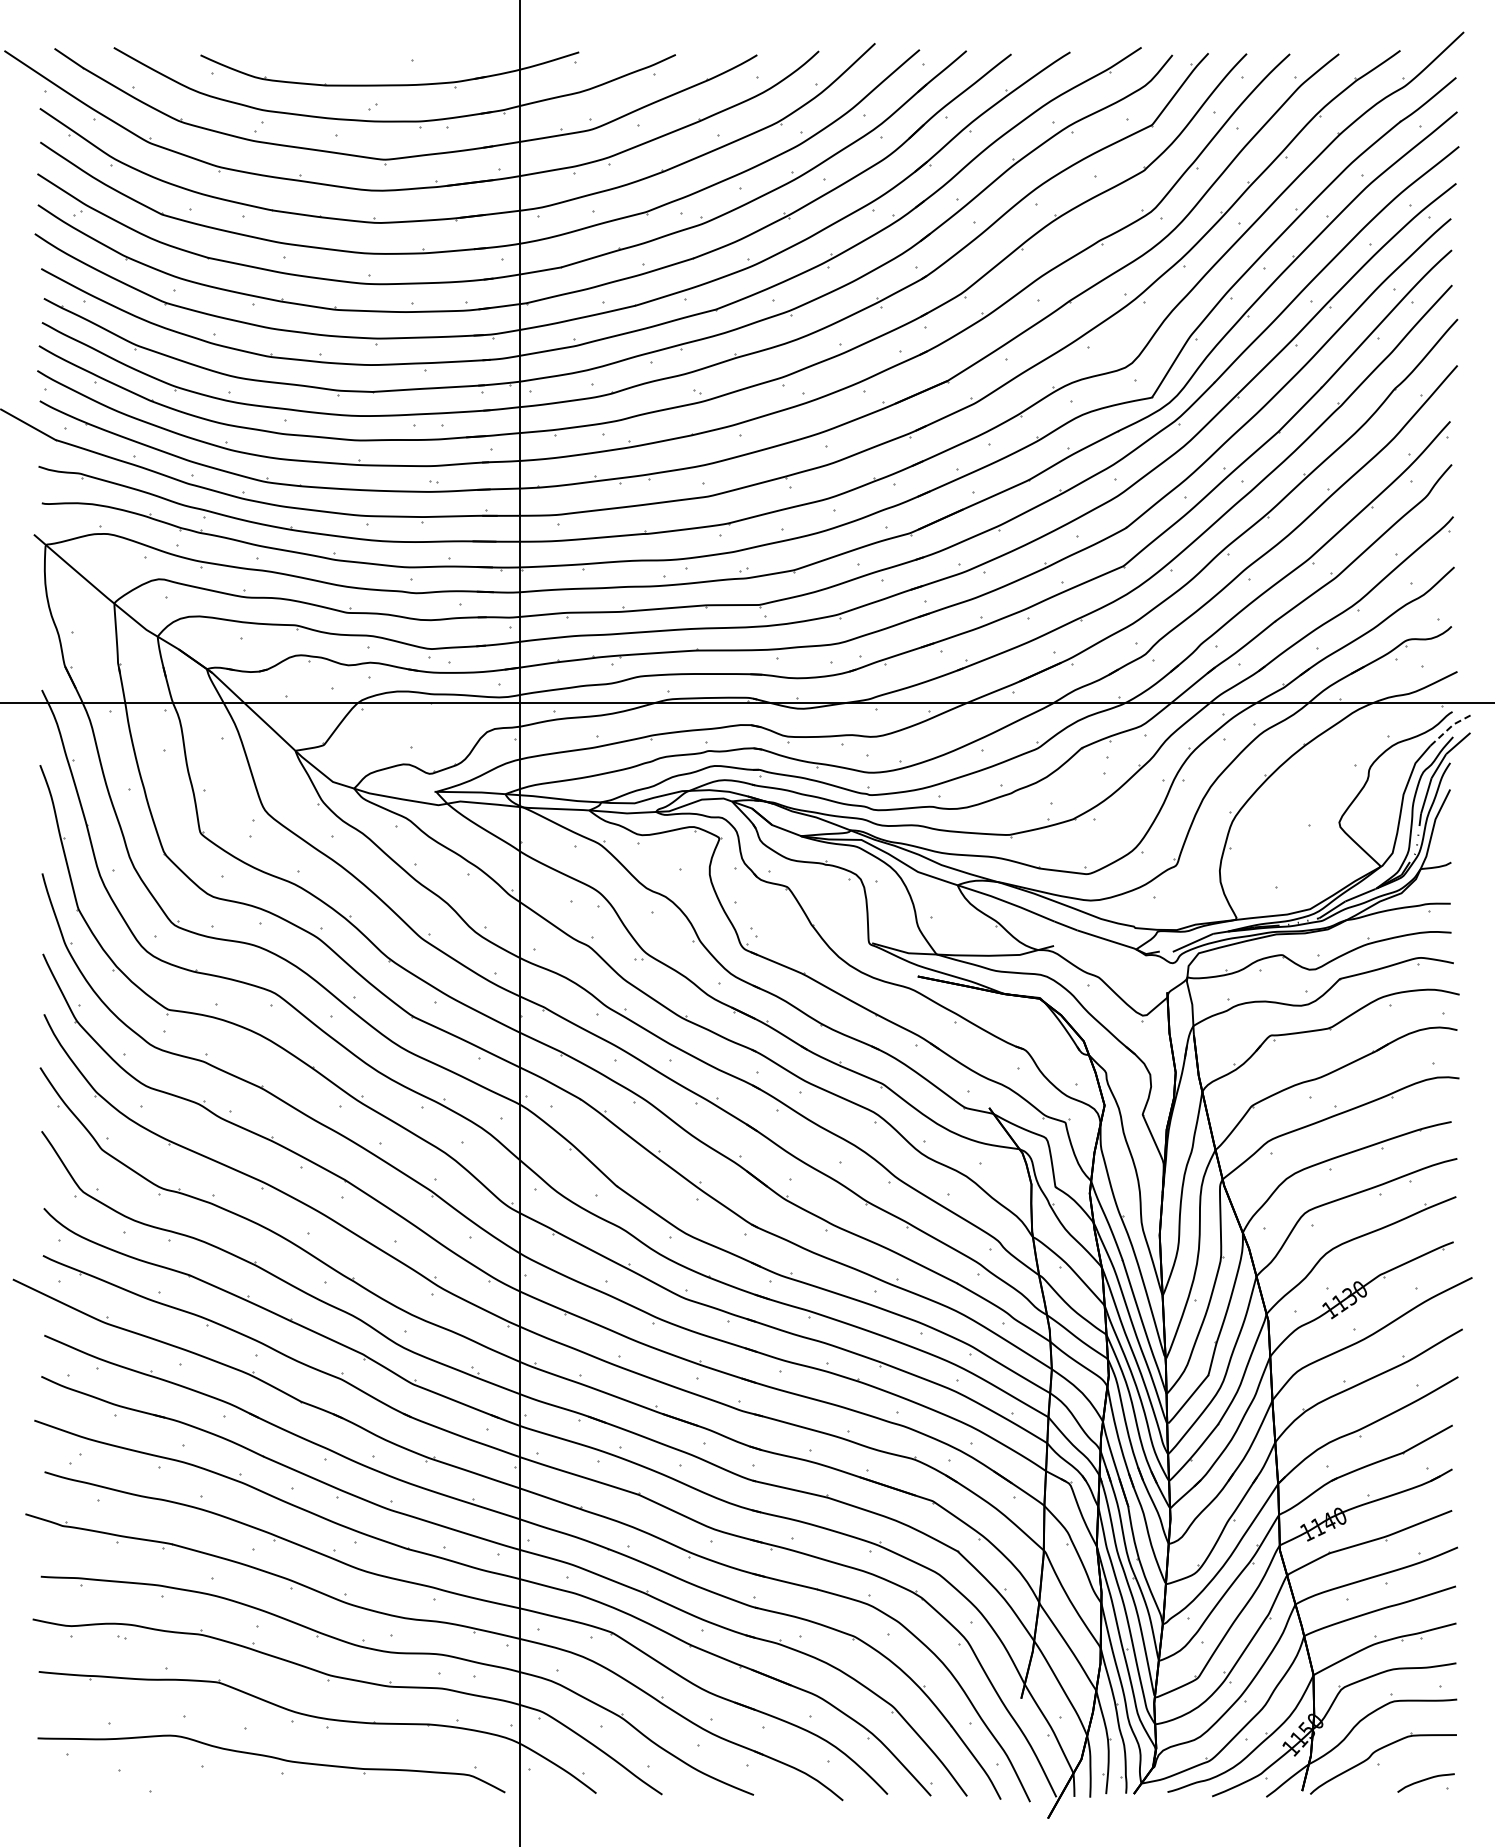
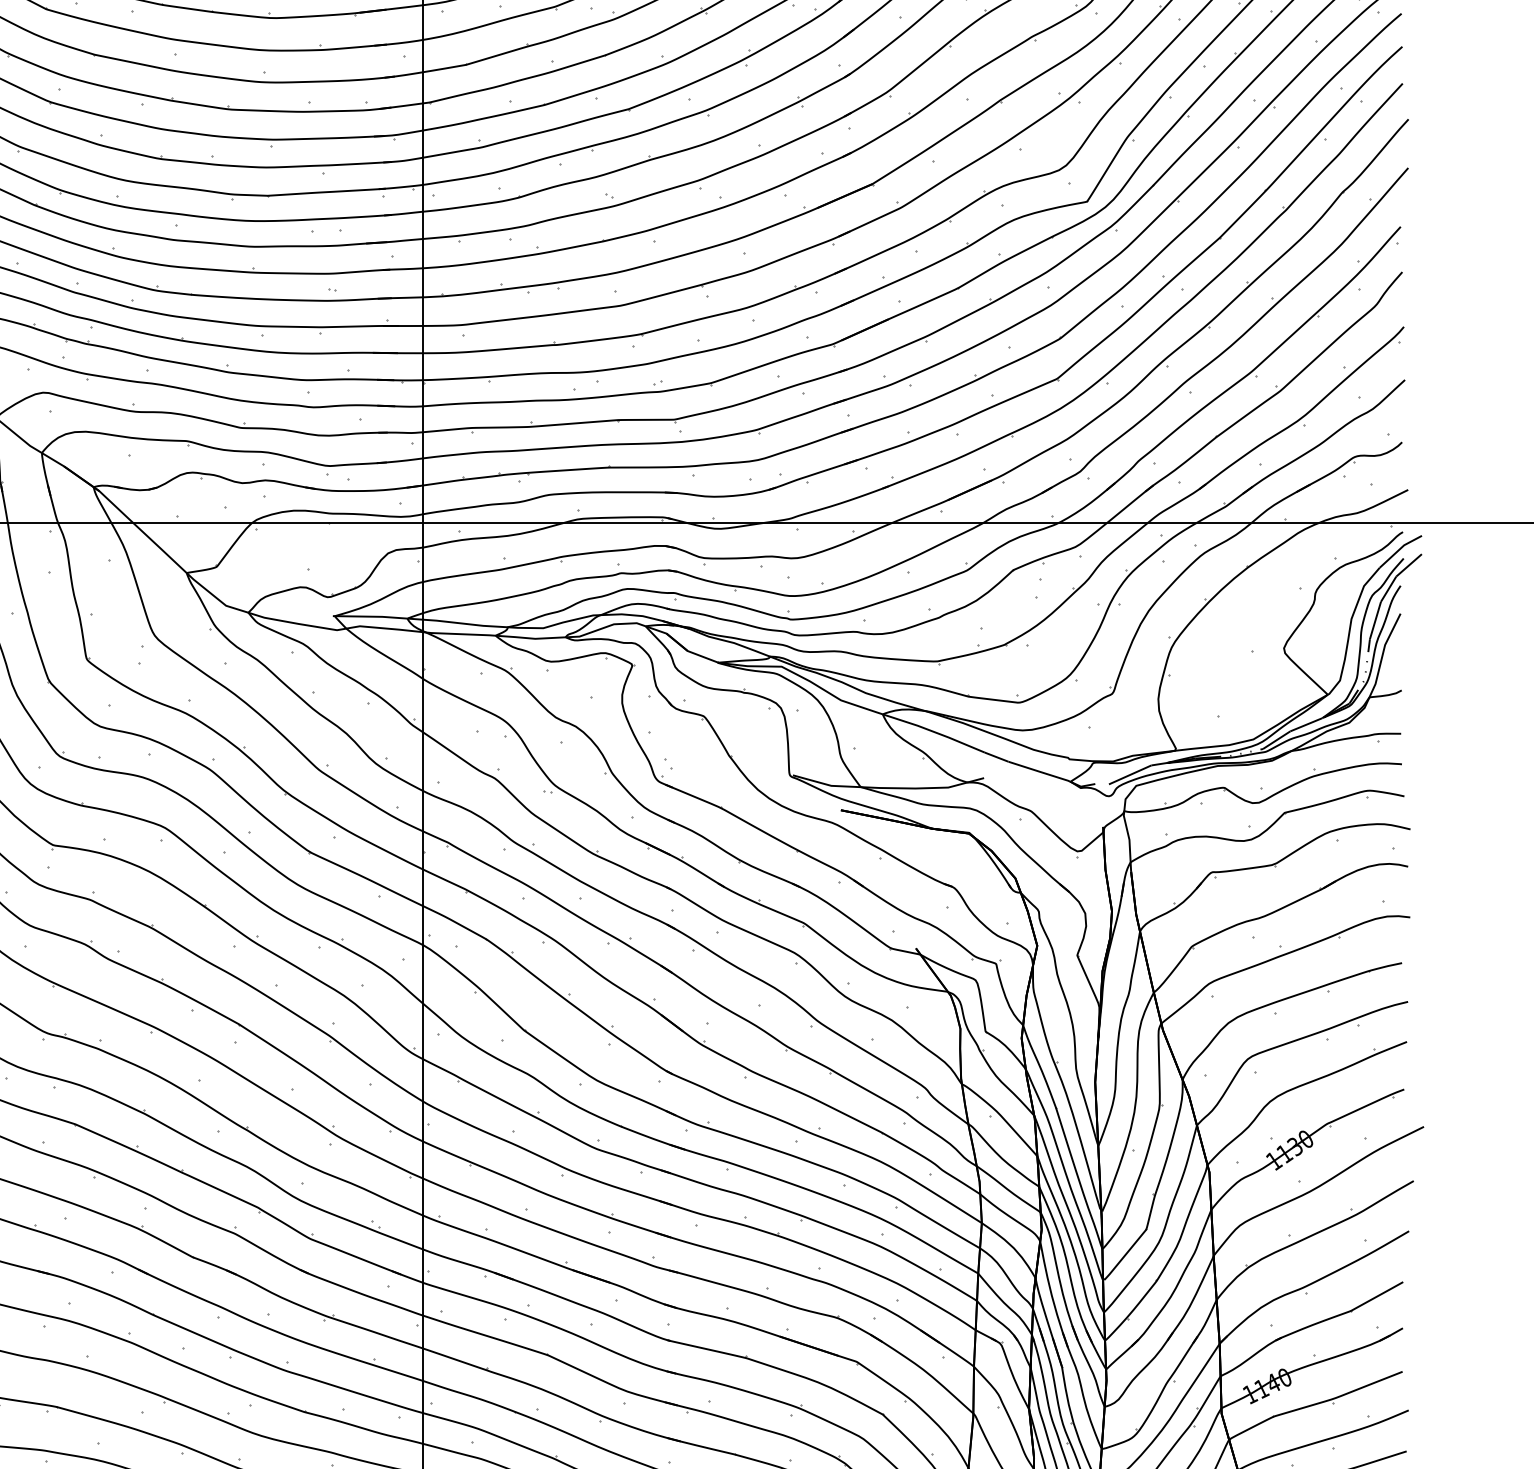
line: (1450, 727) -> (1400, 548), dashed -> solid

